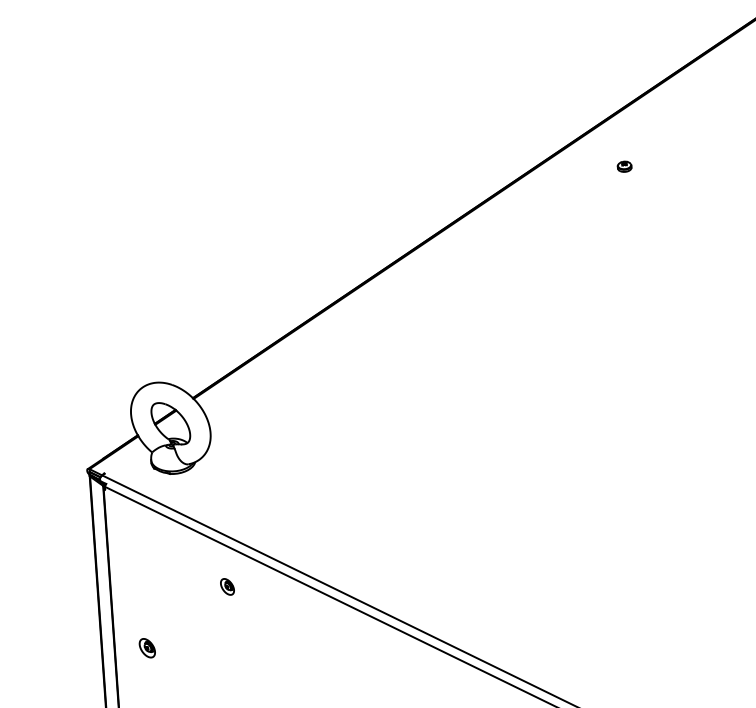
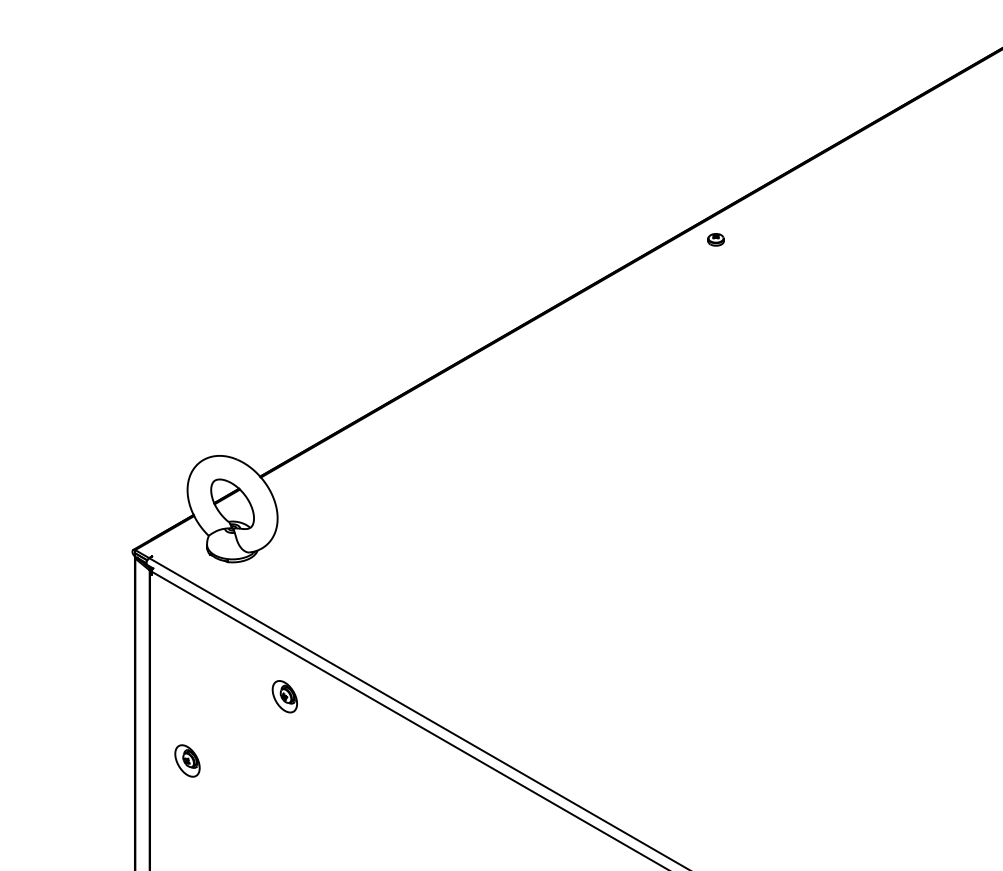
part: (624, 166) -> (715, 239), moved
part: (227, 586) -> (284, 696), size x1.67
part: (147, 647) -> (187, 760), size x1.43

